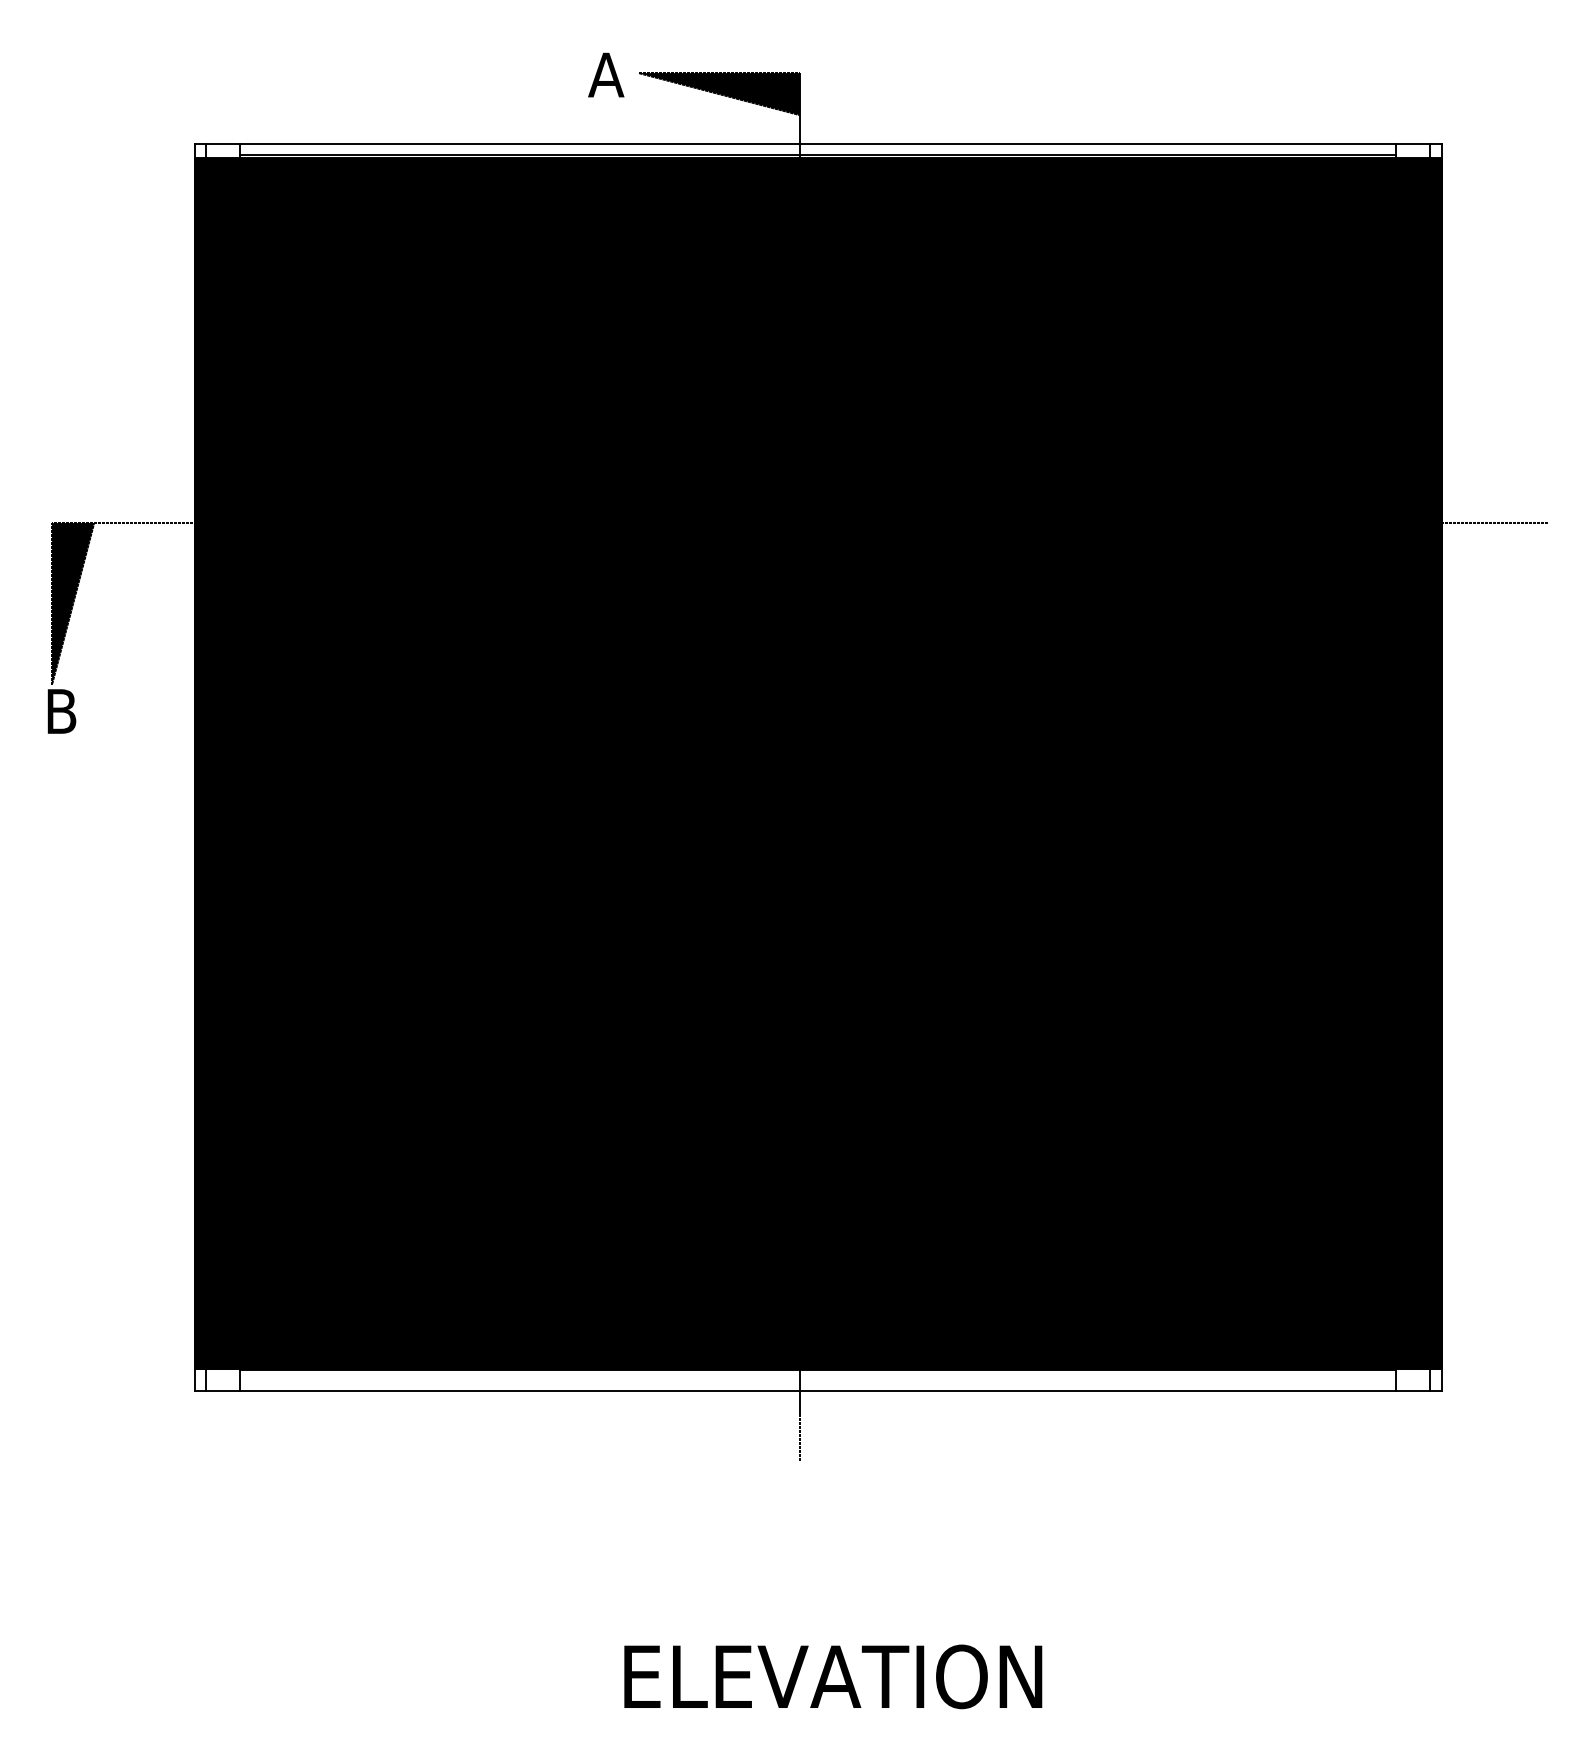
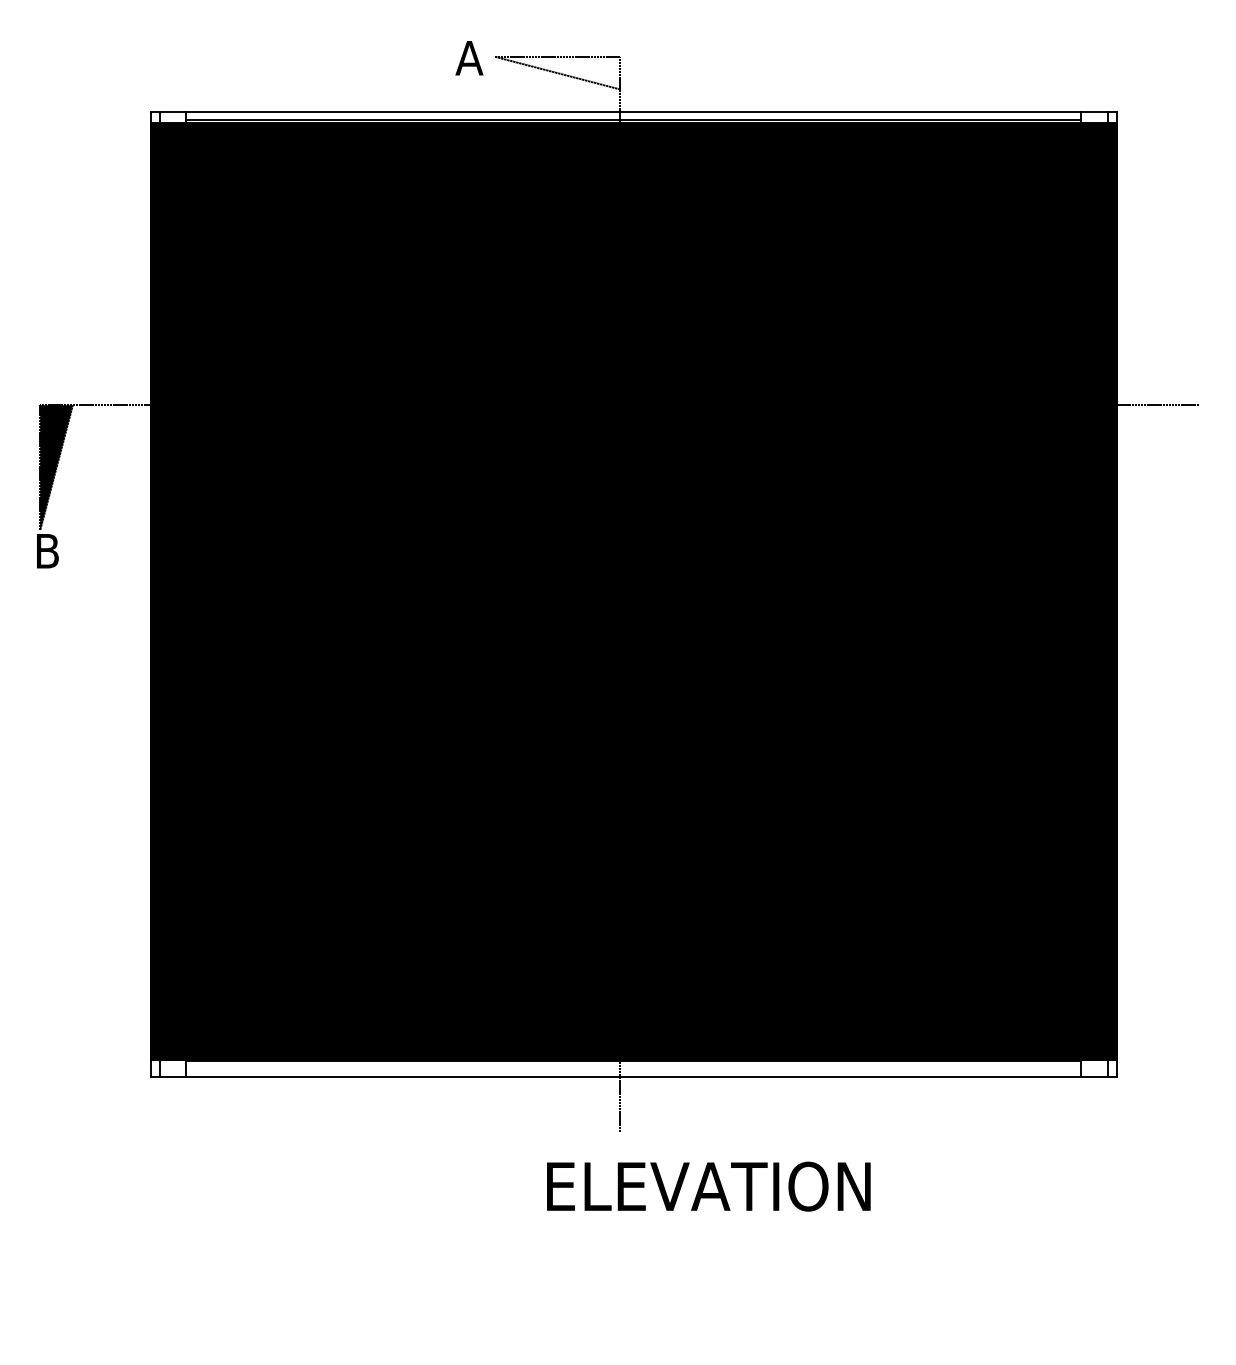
fill: (719, 94) -> (557, 73), removed
text: (833, 1676) -> (709, 1186), moved

